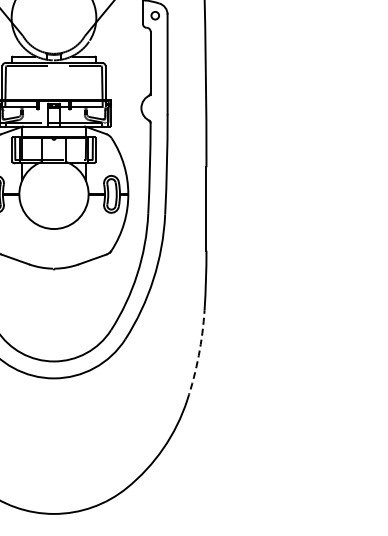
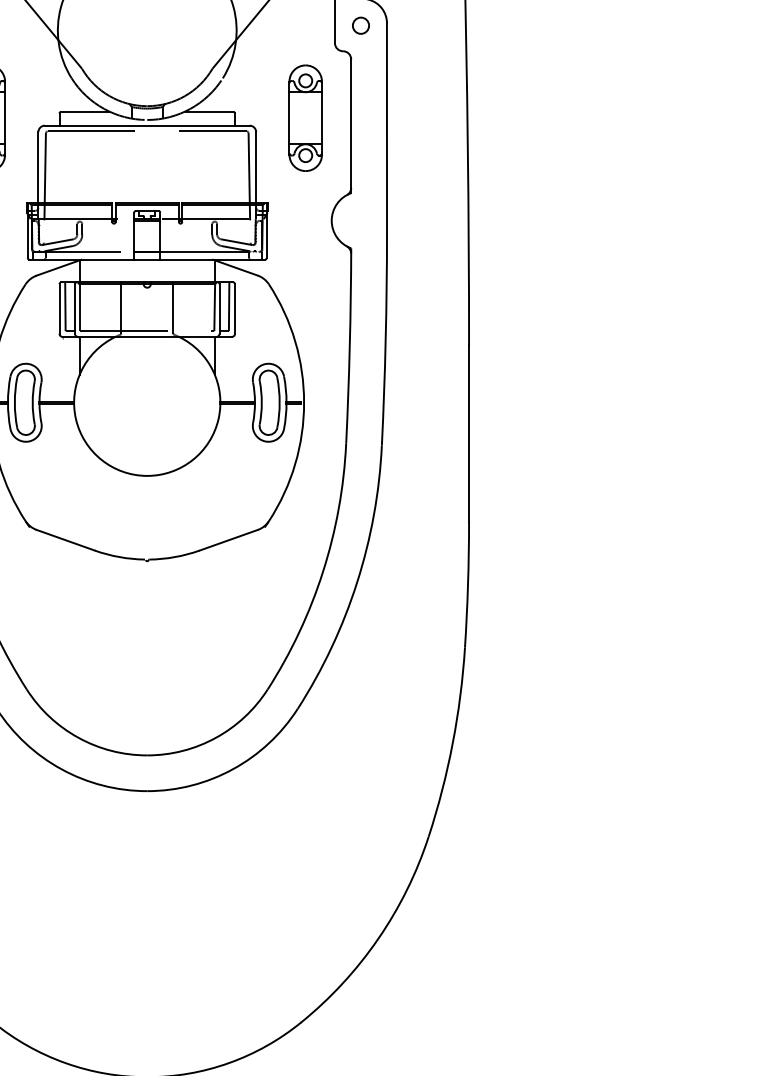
part: (128, 59) -> (304, 118), added
arc: (198, 355) -> (452, 742), dashed -> solid

